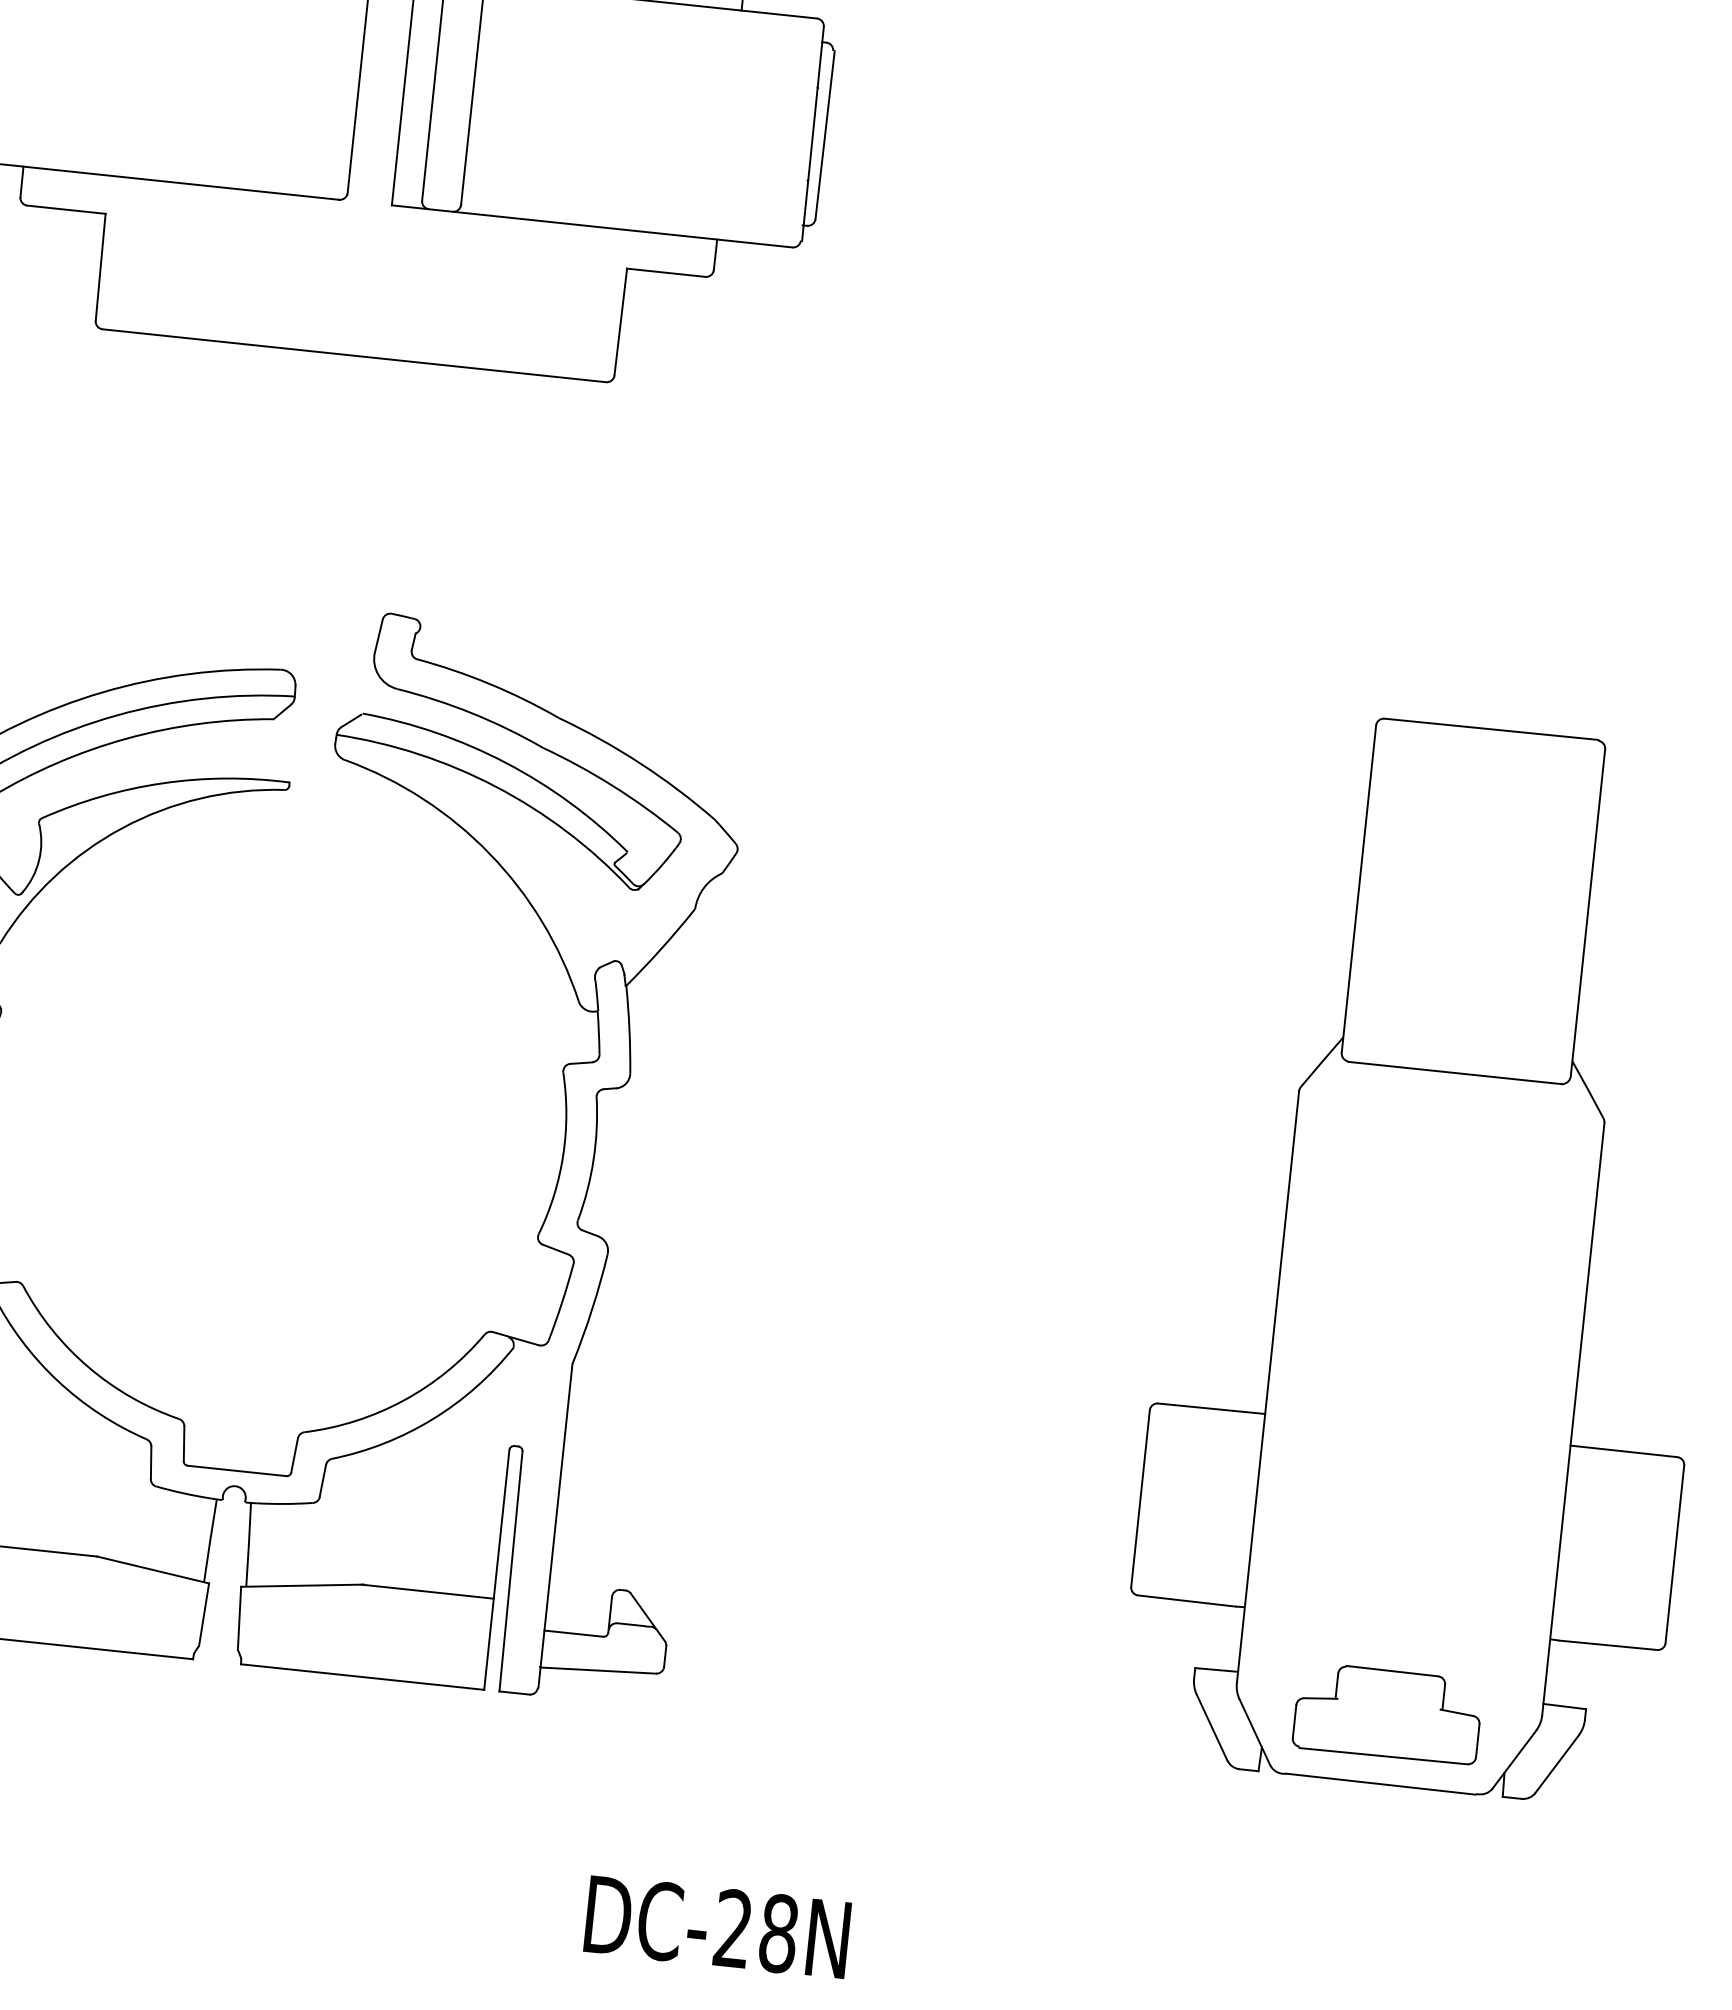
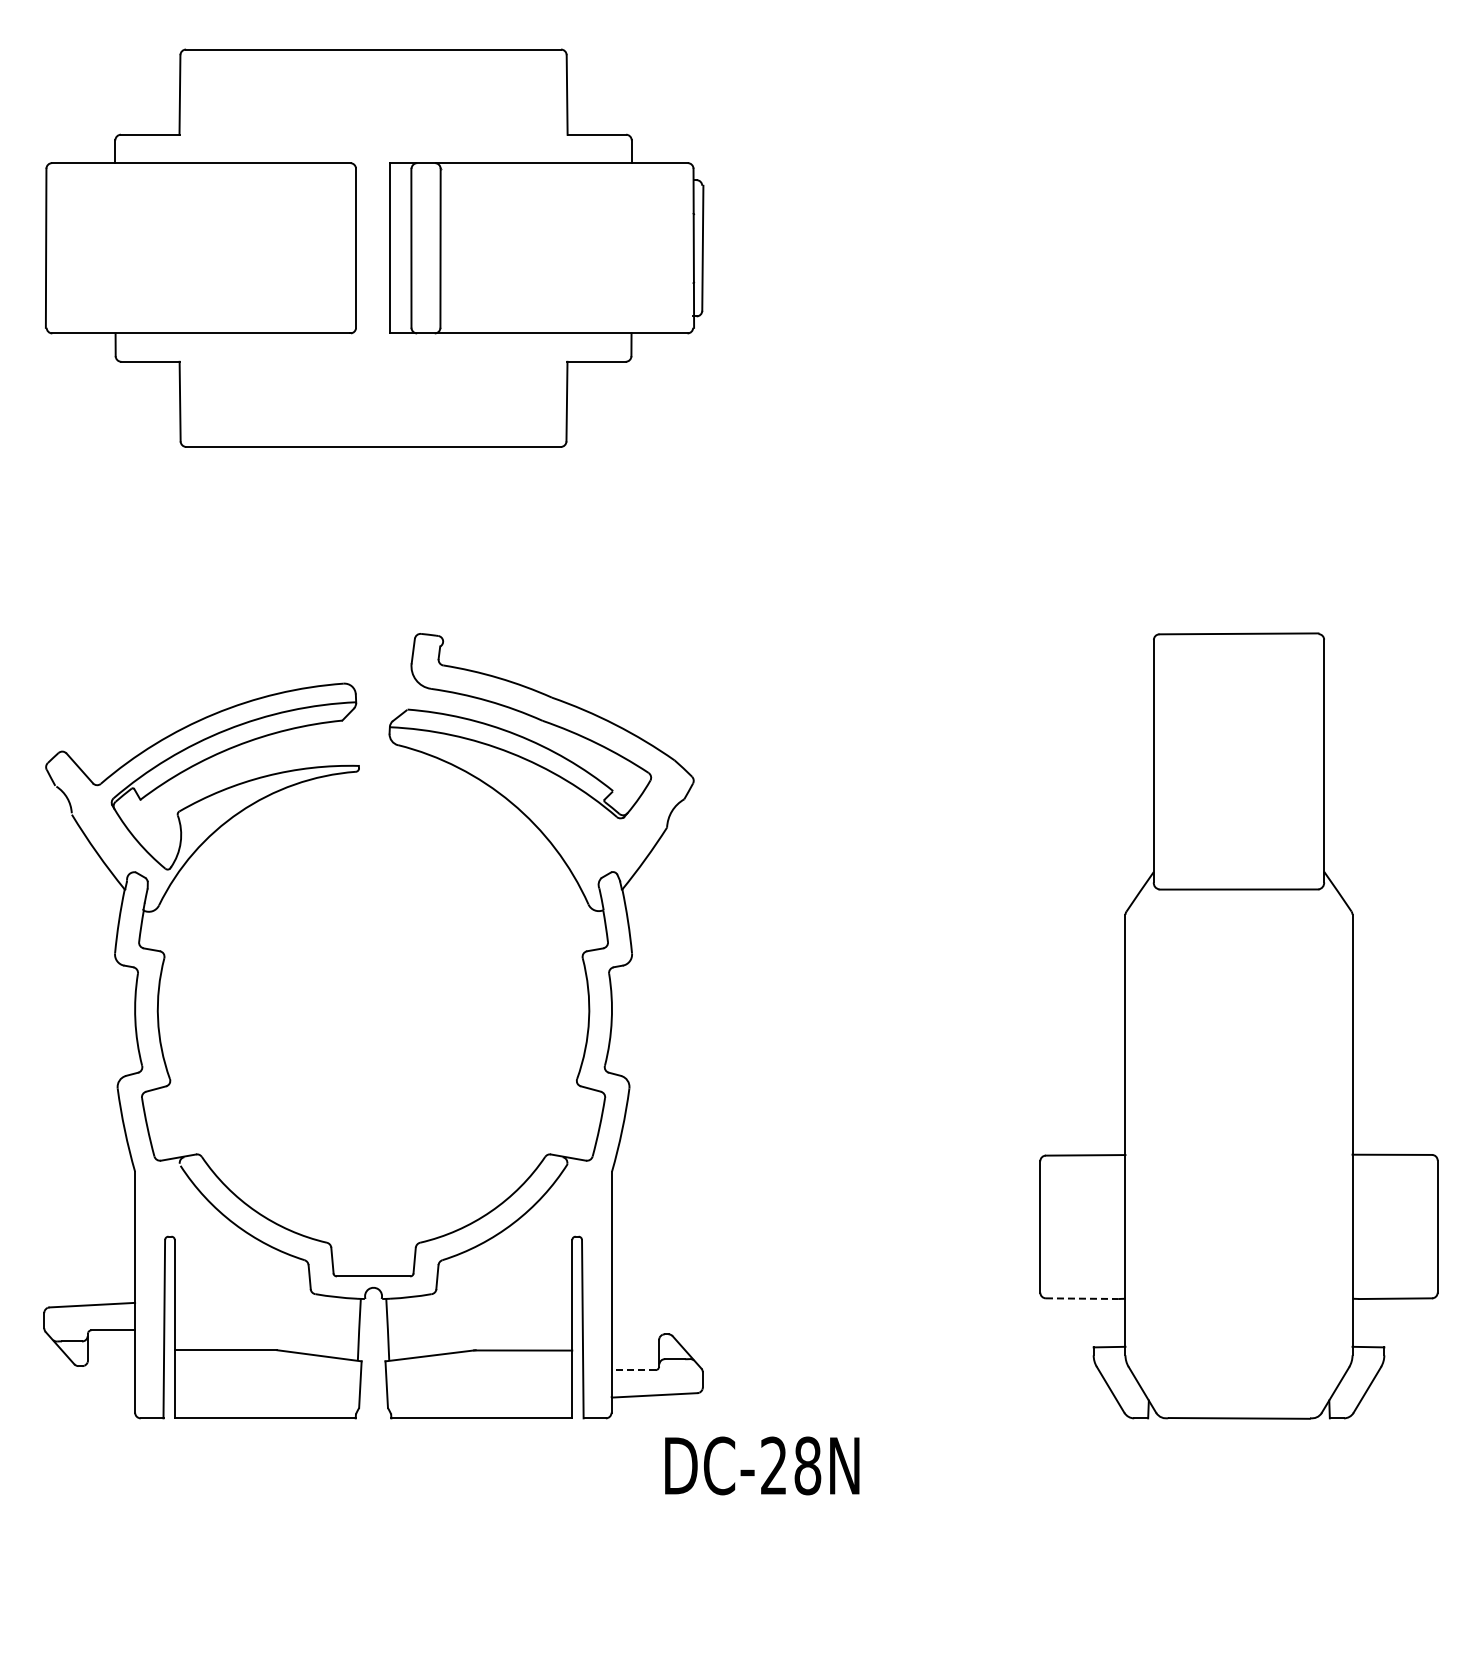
line: (1187, 1600) -> (1082, 1298), solid -> dashed
line: (573, 1634) -> (633, 1370), solid -> dashed
part: (1387, 1712) -> (1238, 1365), removed
text: (717, 1926) -> (762, 1465), moved

